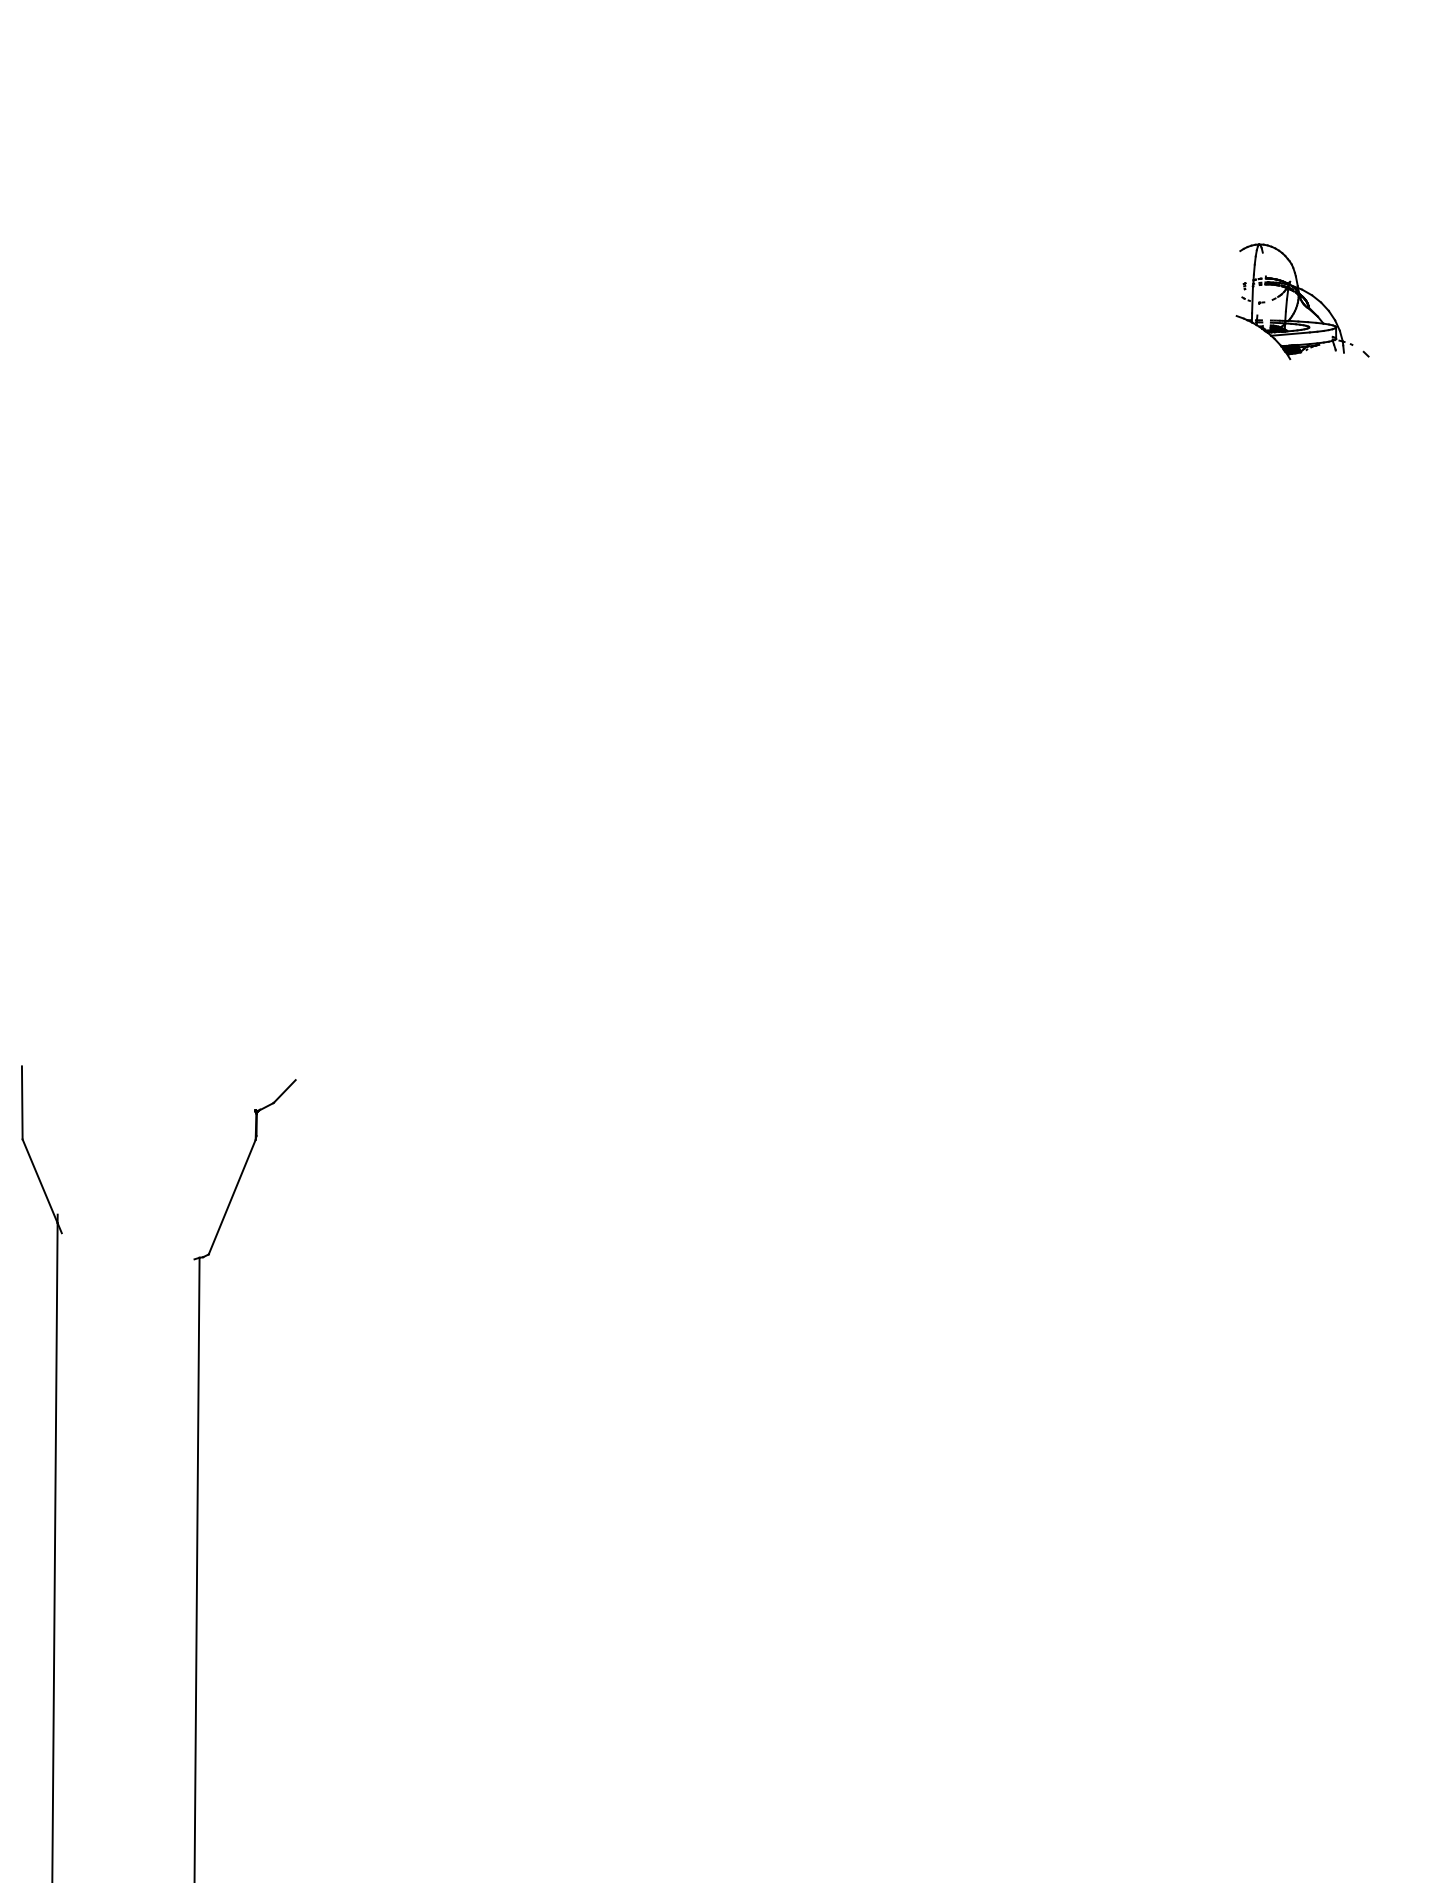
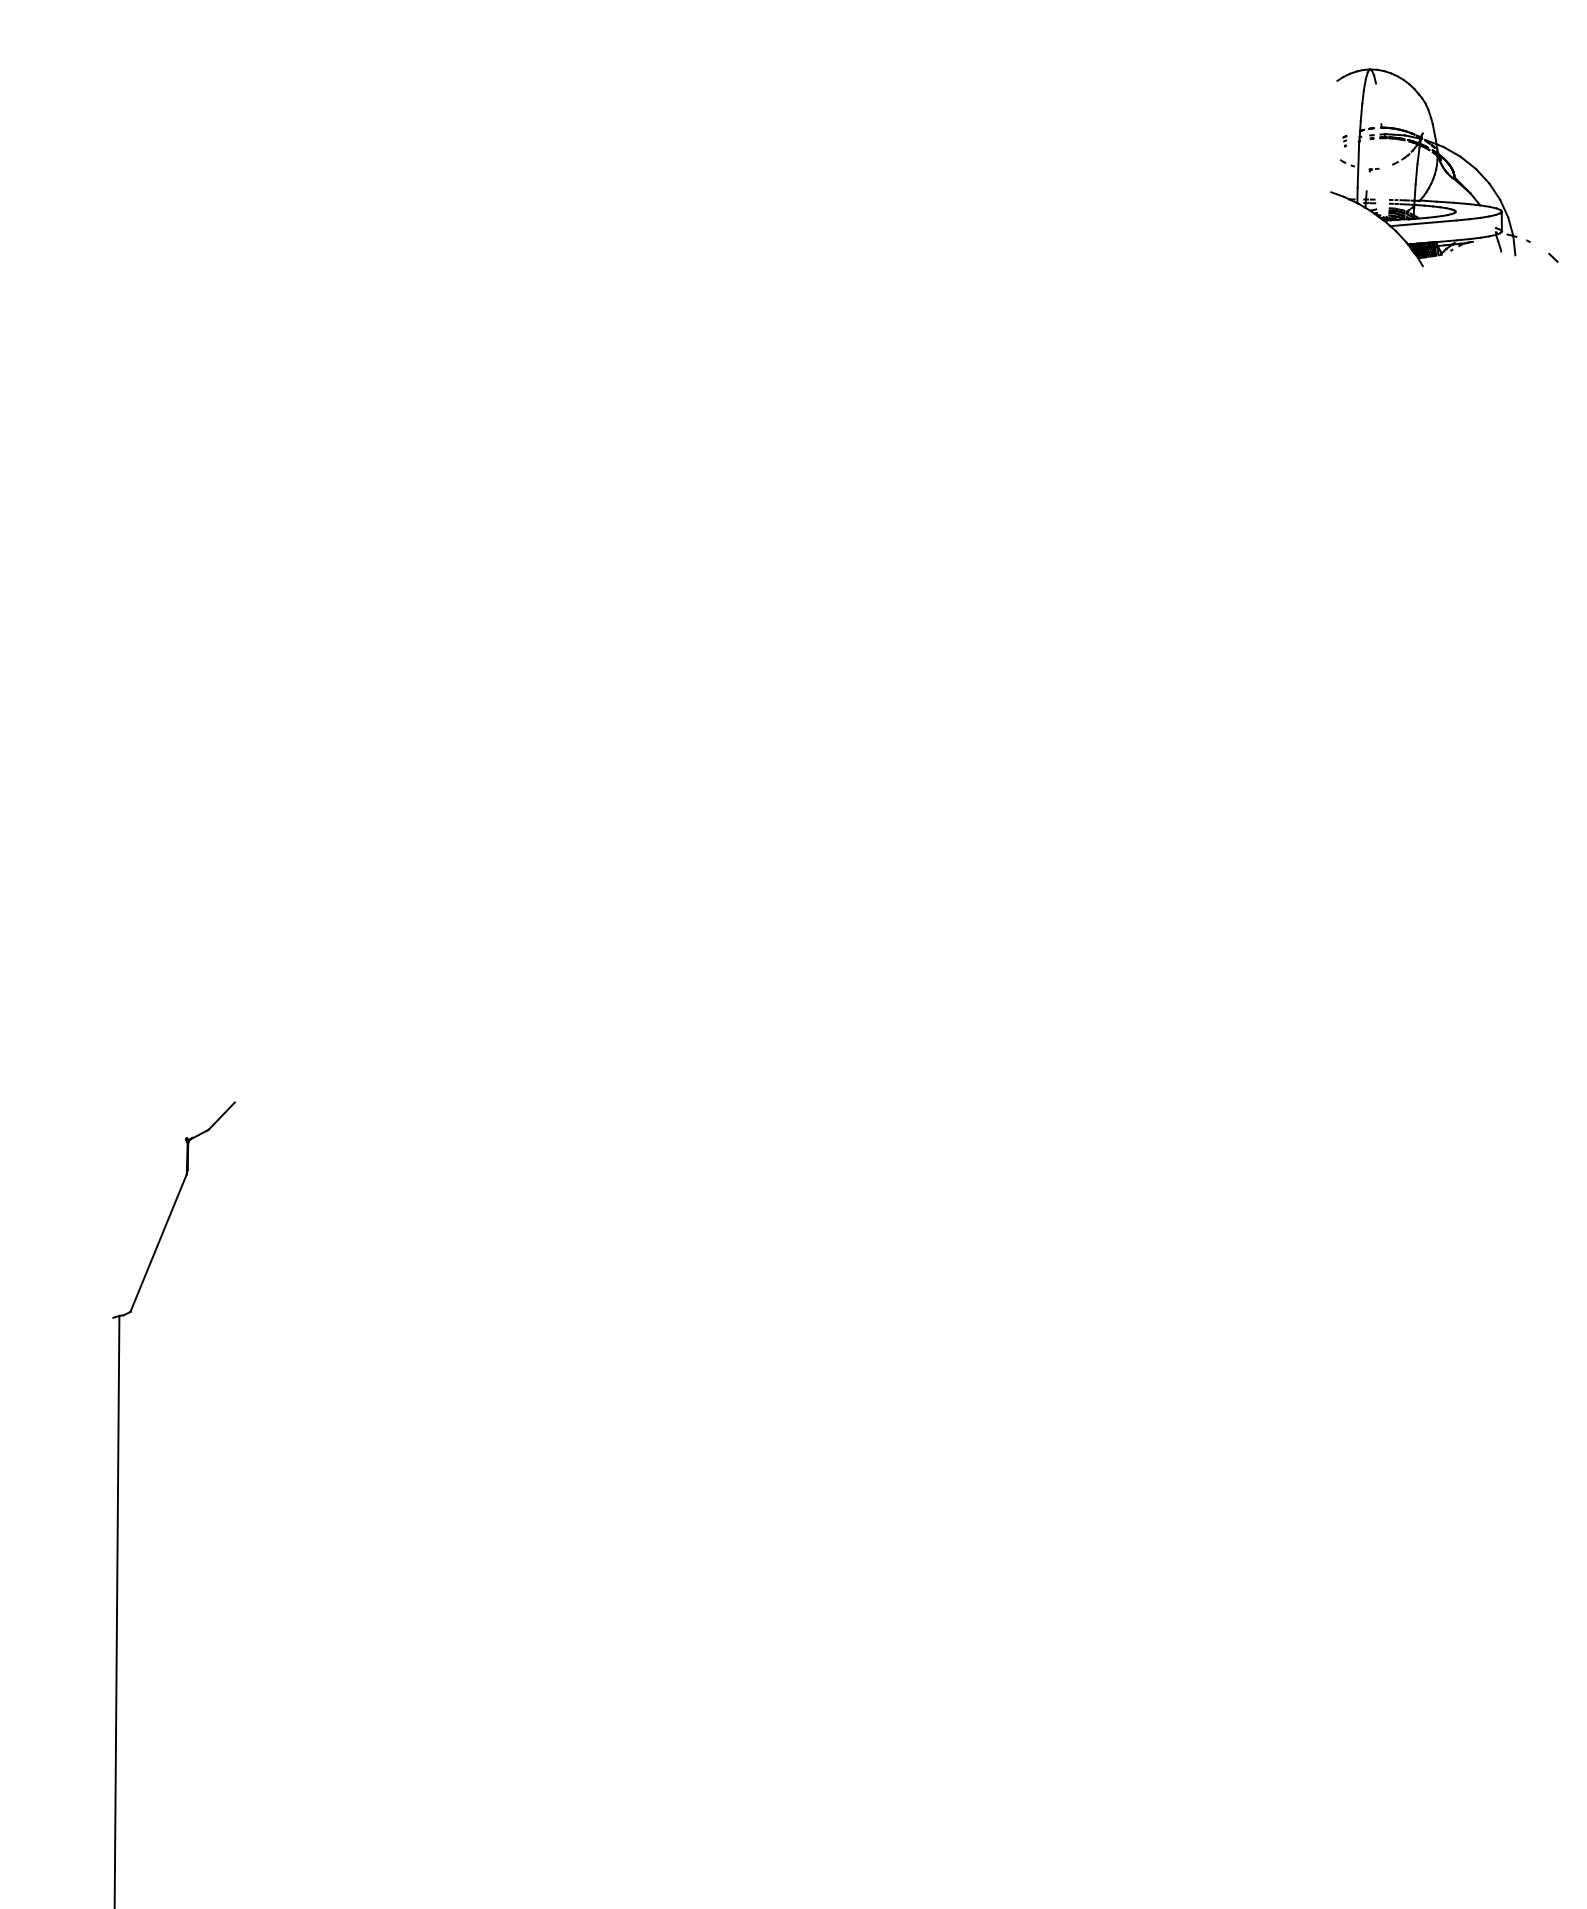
part: (1302, 301) -> (1444, 167), size x1.43

